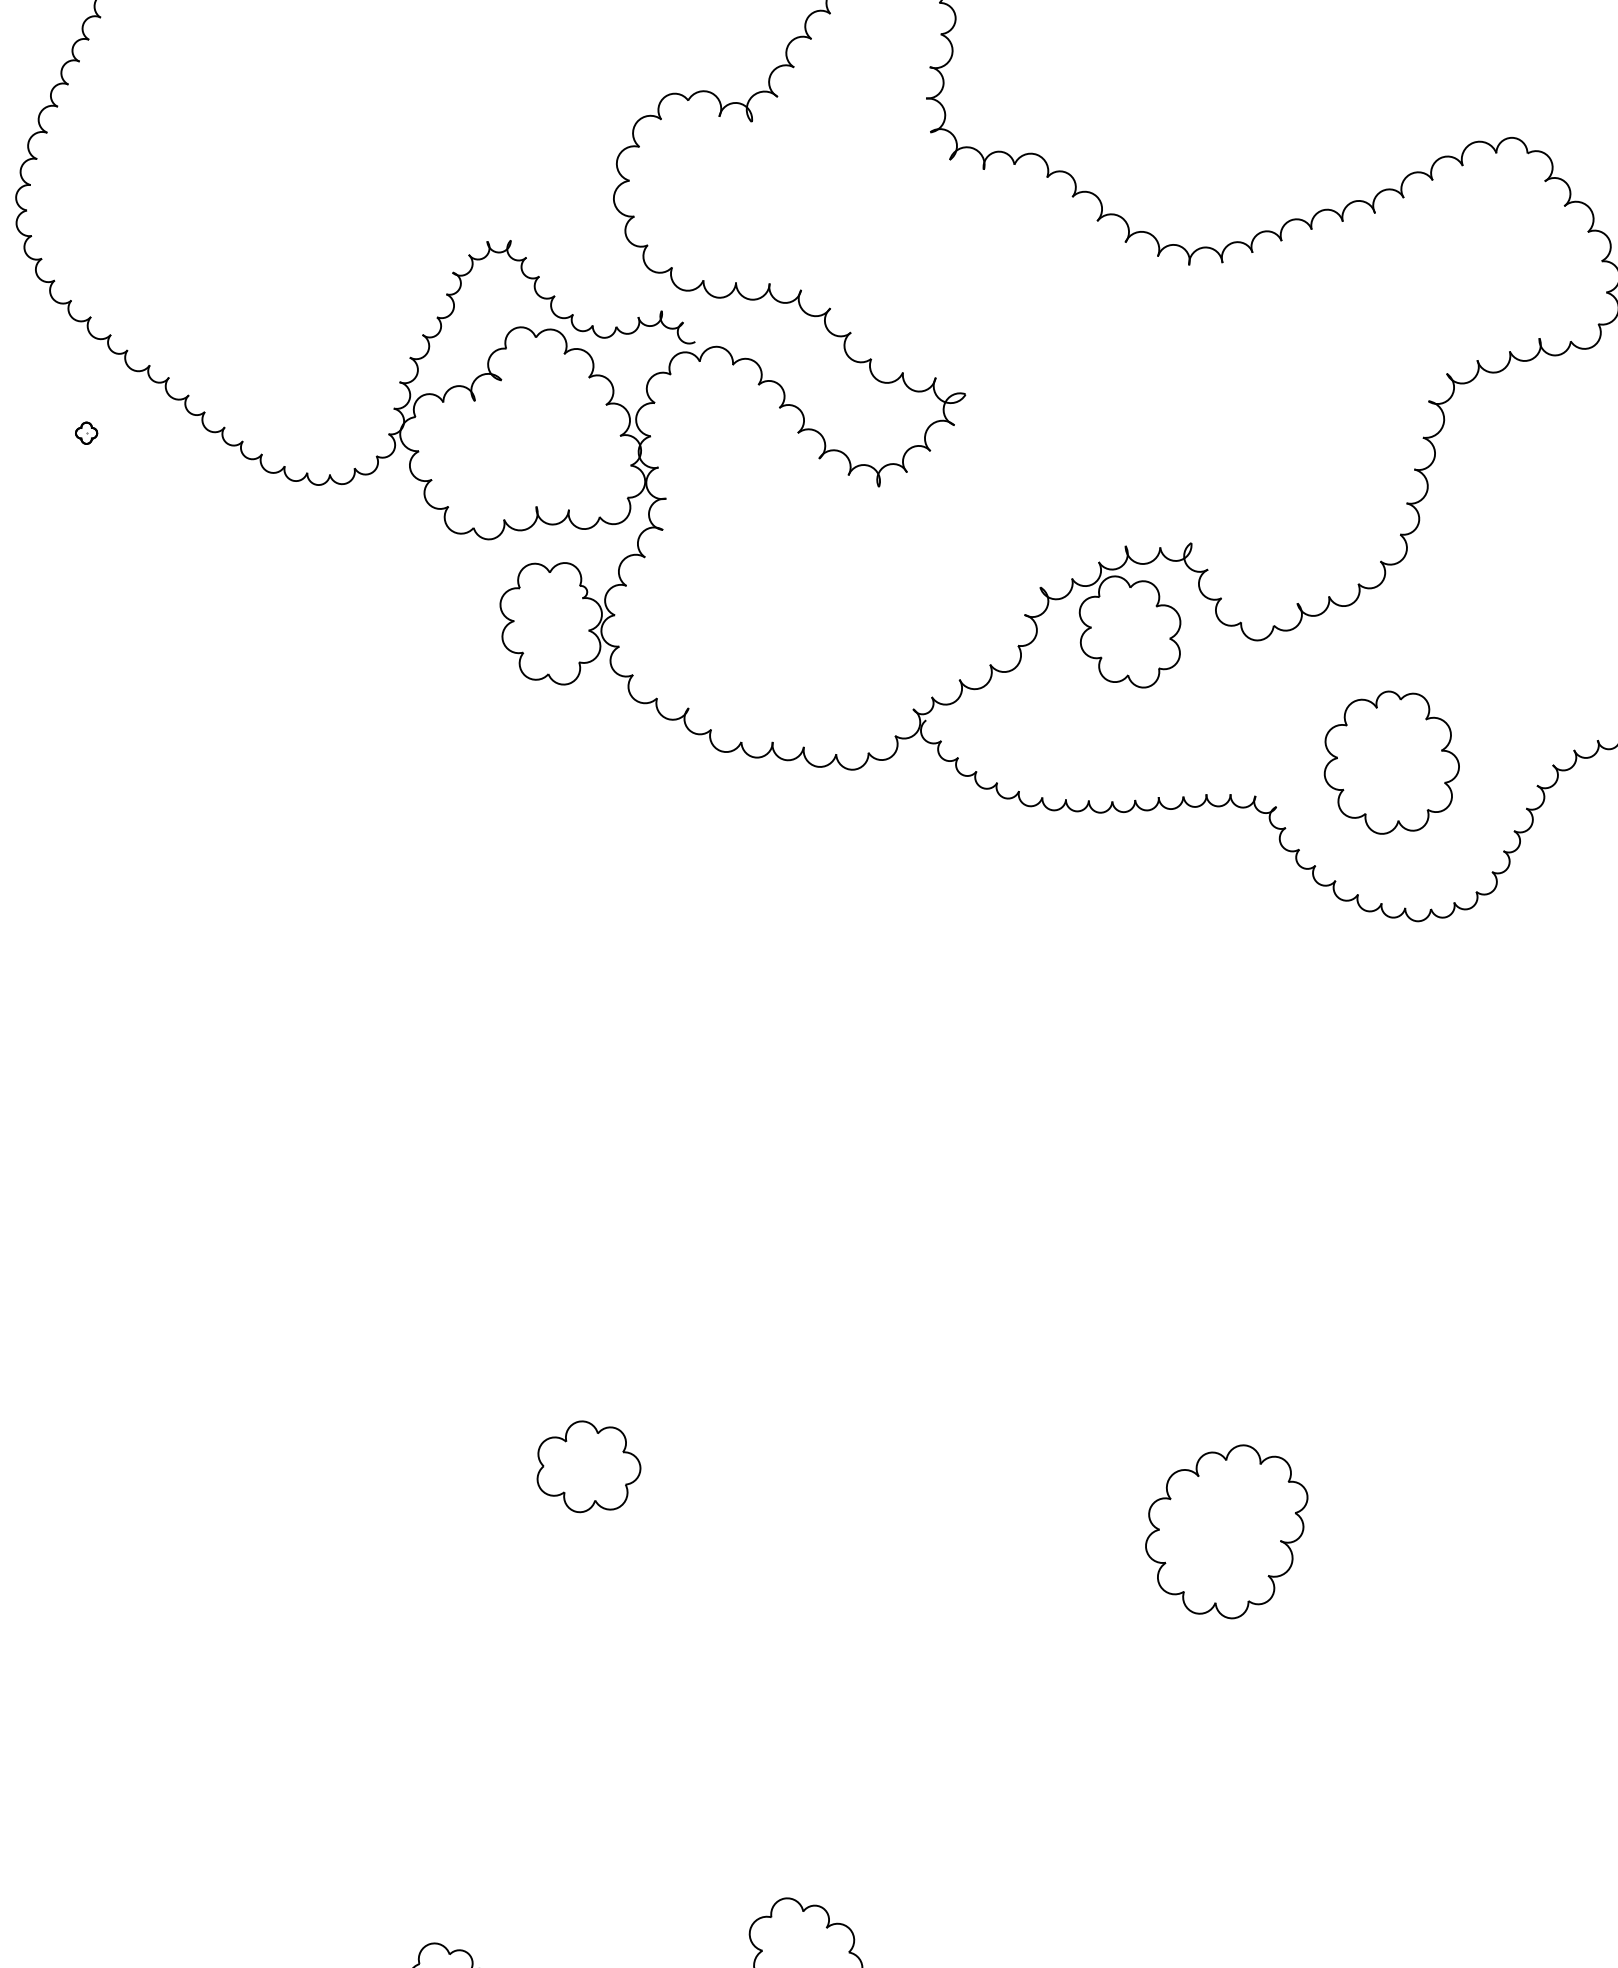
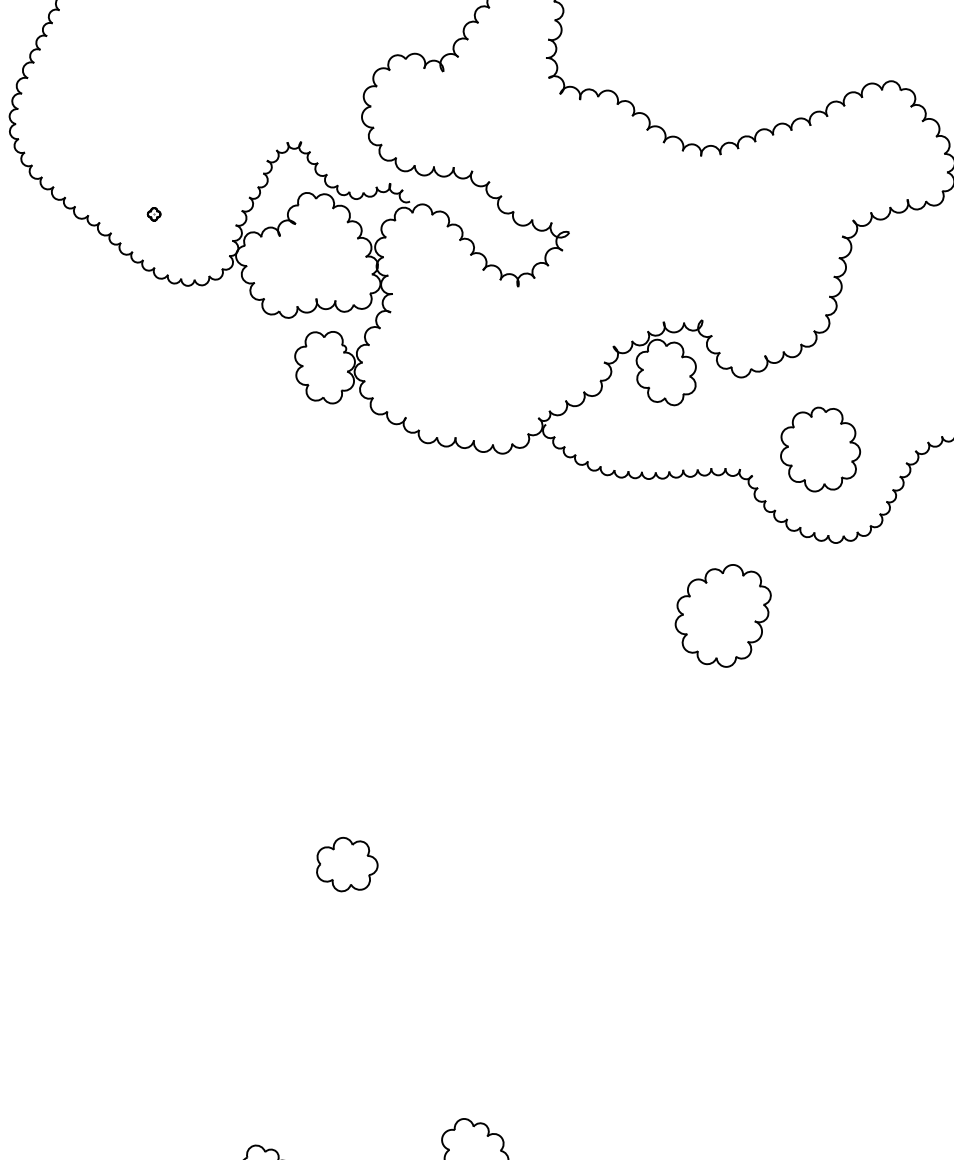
part: (85, 433) -> (153, 214), moved
part: (1225, 1531) -> (722, 615), moved

